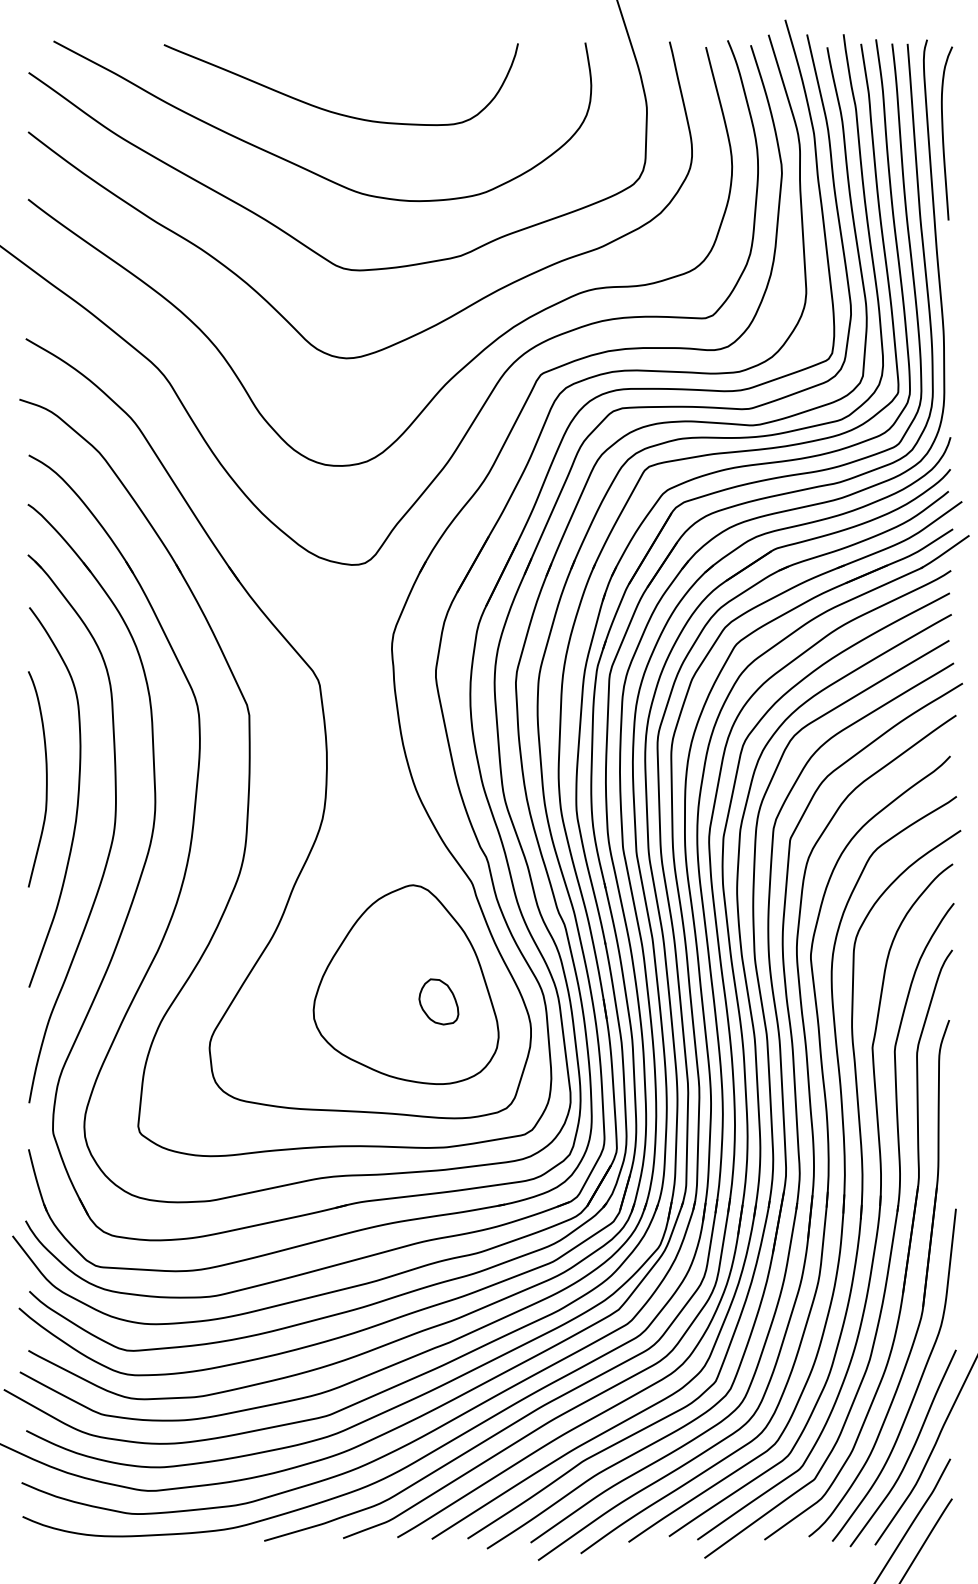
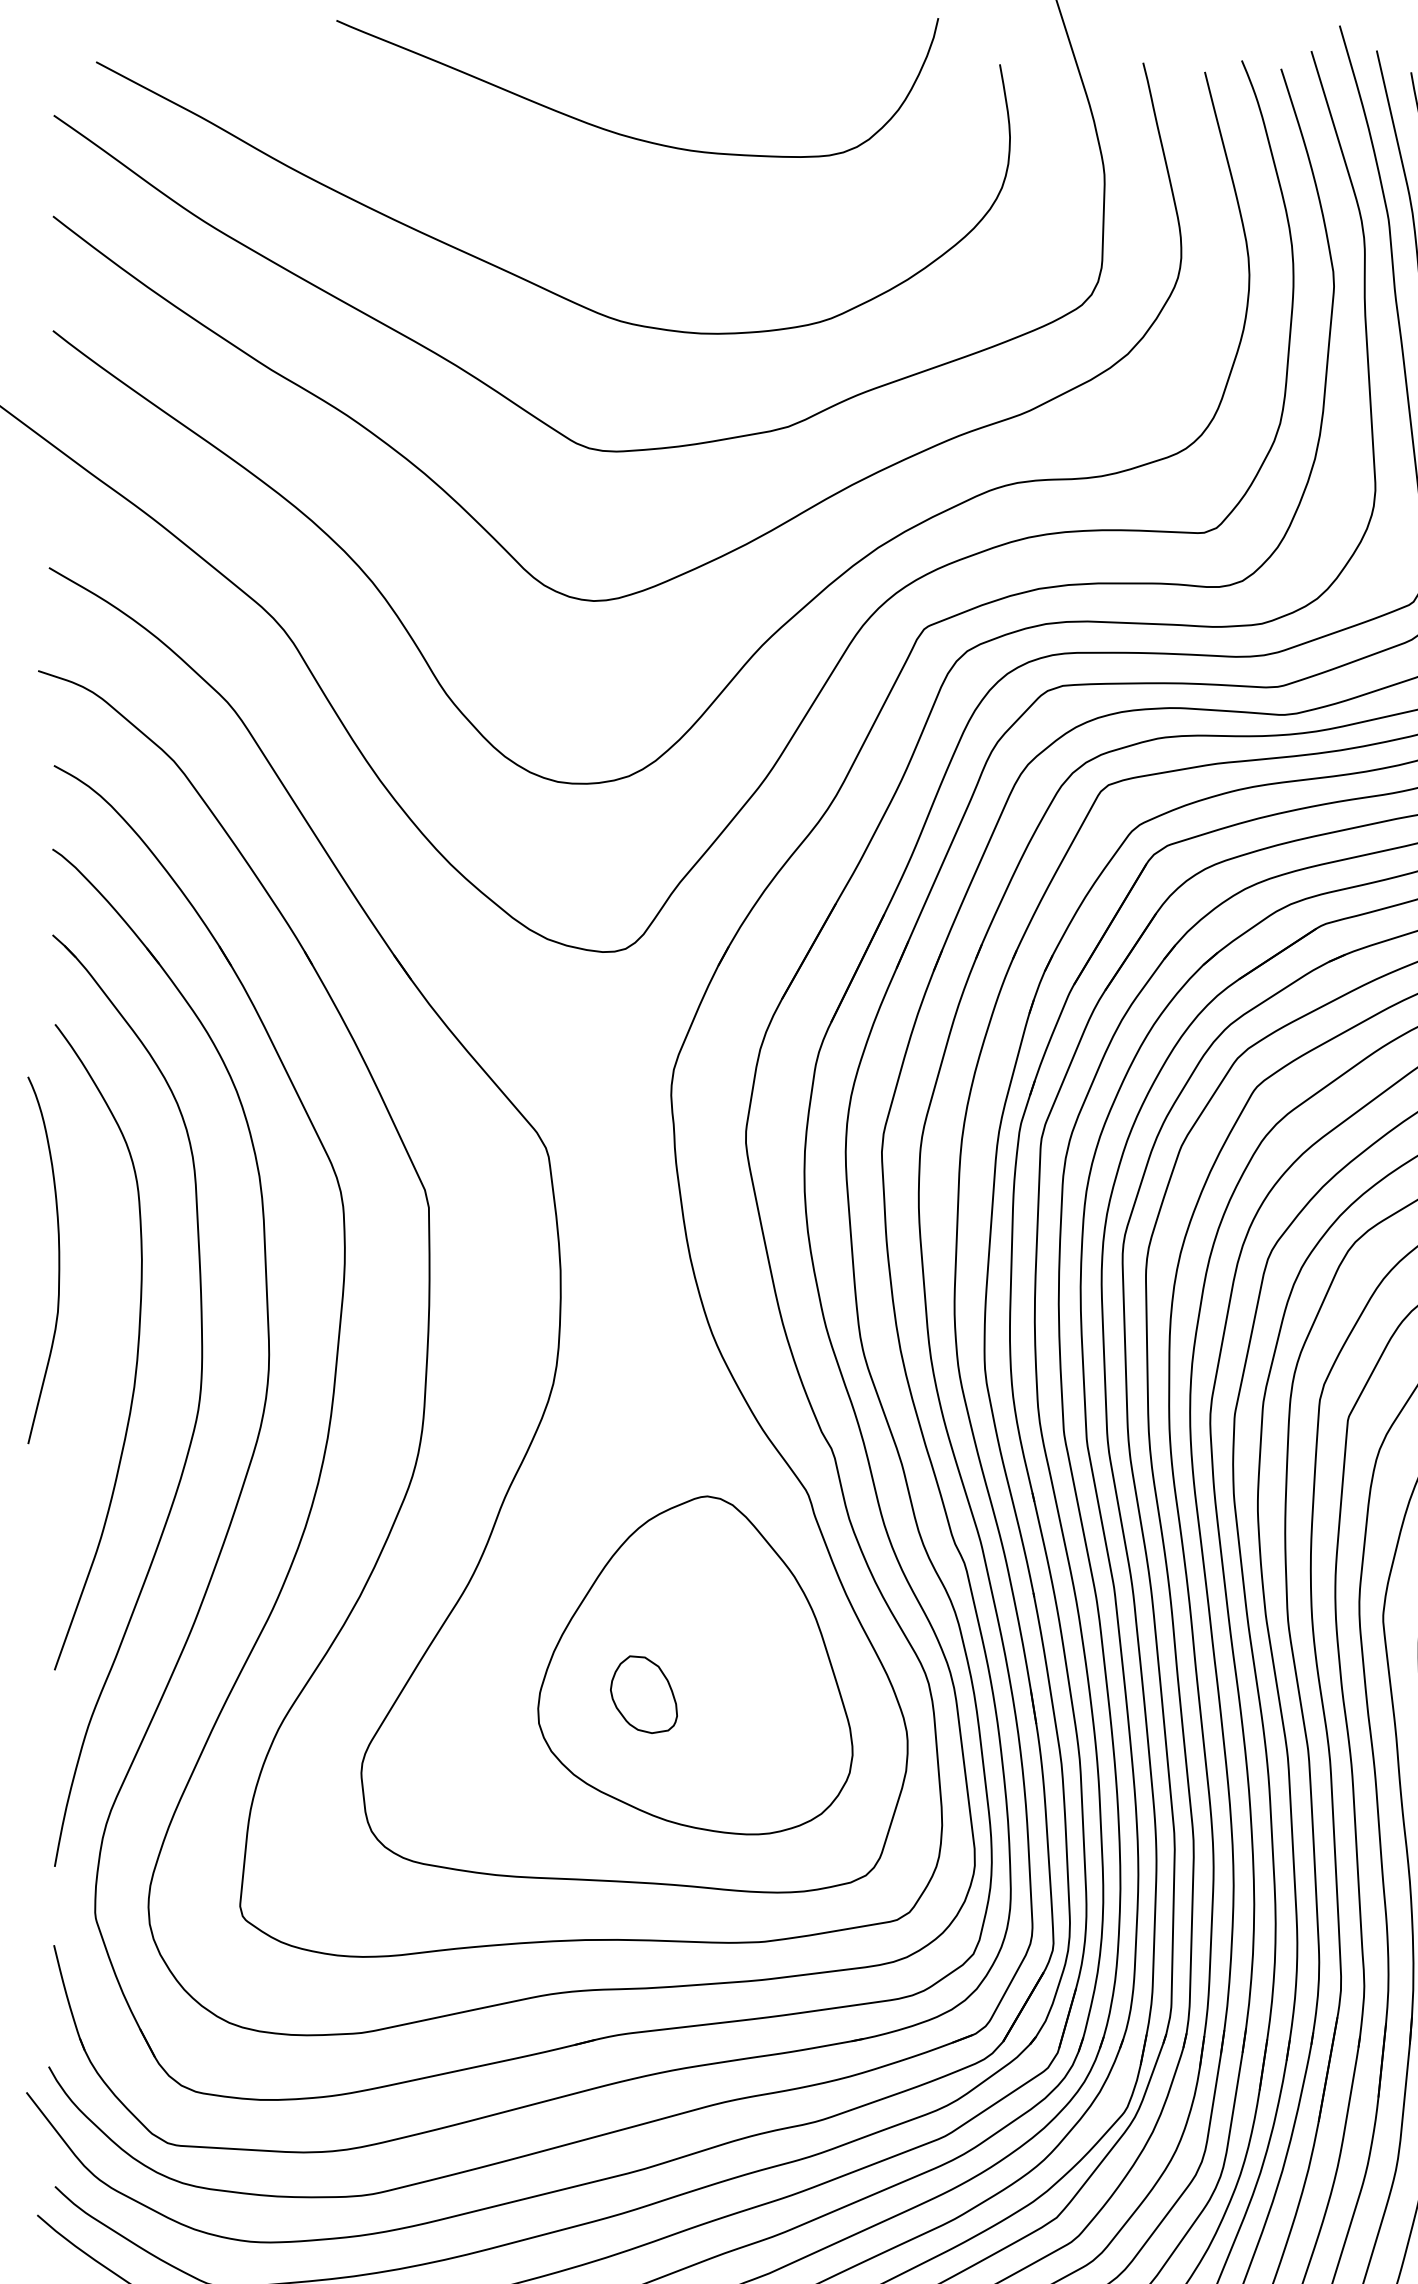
curve: (330, 110) -> (619, 132), moved
curve: (46, 779) -> (58, 1260), moved
part: (438, 1001) -> (643, 1693), moved

